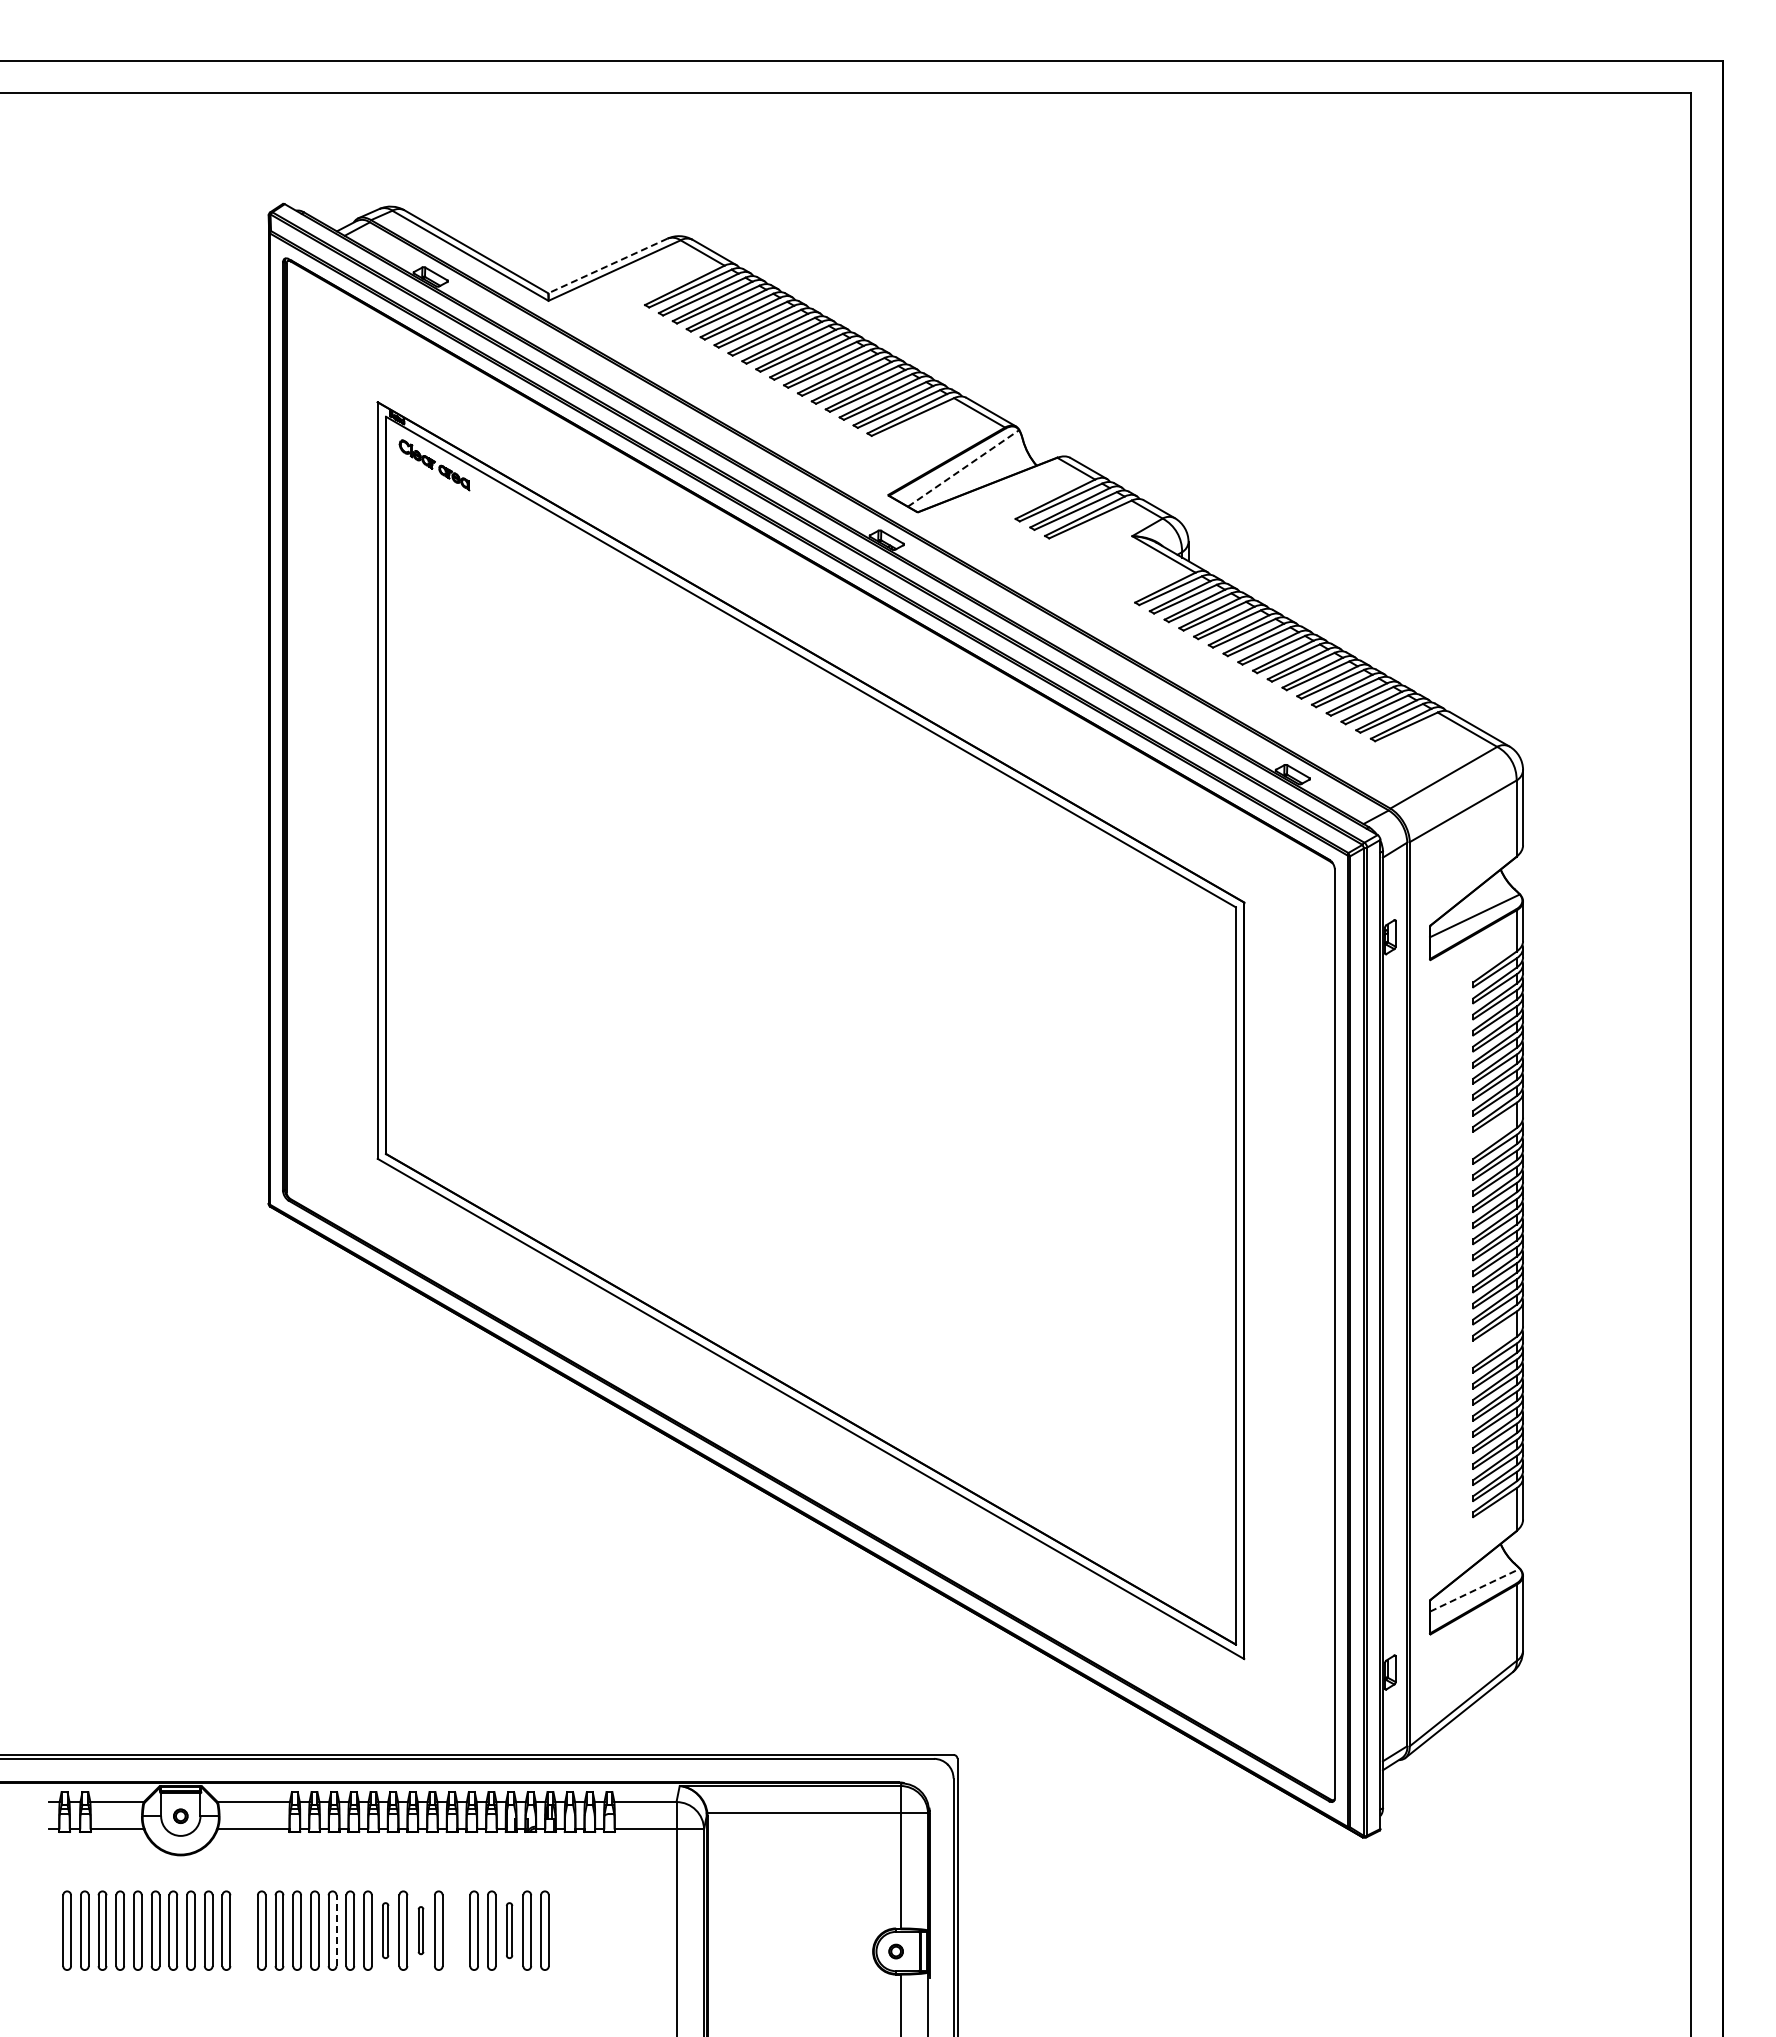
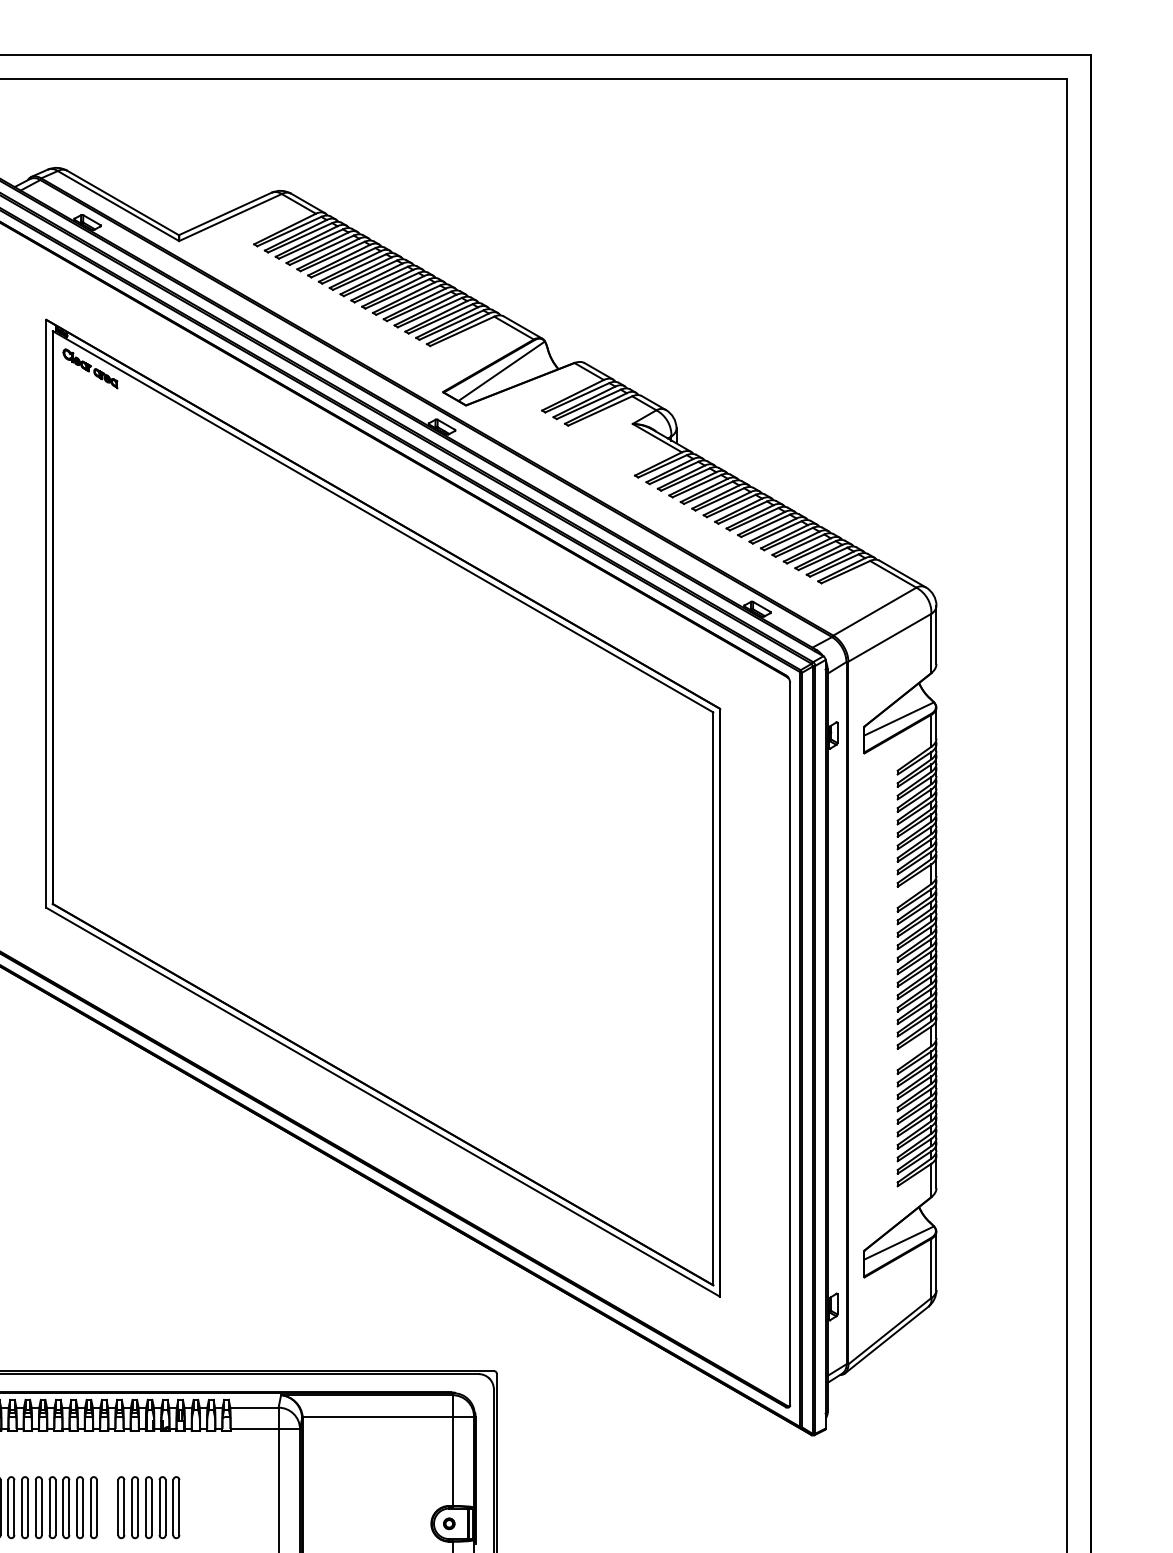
line: (607, 266) -> (224, 214), dashed -> solid
line: (963, 468) -> (501, 371), dashed -> solid
line: (1474, 1590) -> (898, 1243), dashed -> solid
line: (336, 1930) -> (14, 1507), dashed -> solid
part: (385, 1930) -> (52, 1507), size x1.43
part: (420, 1930) -> (79, 1507), size x1.67
part: (509, 1930) -> (148, 1507), size x1.43

